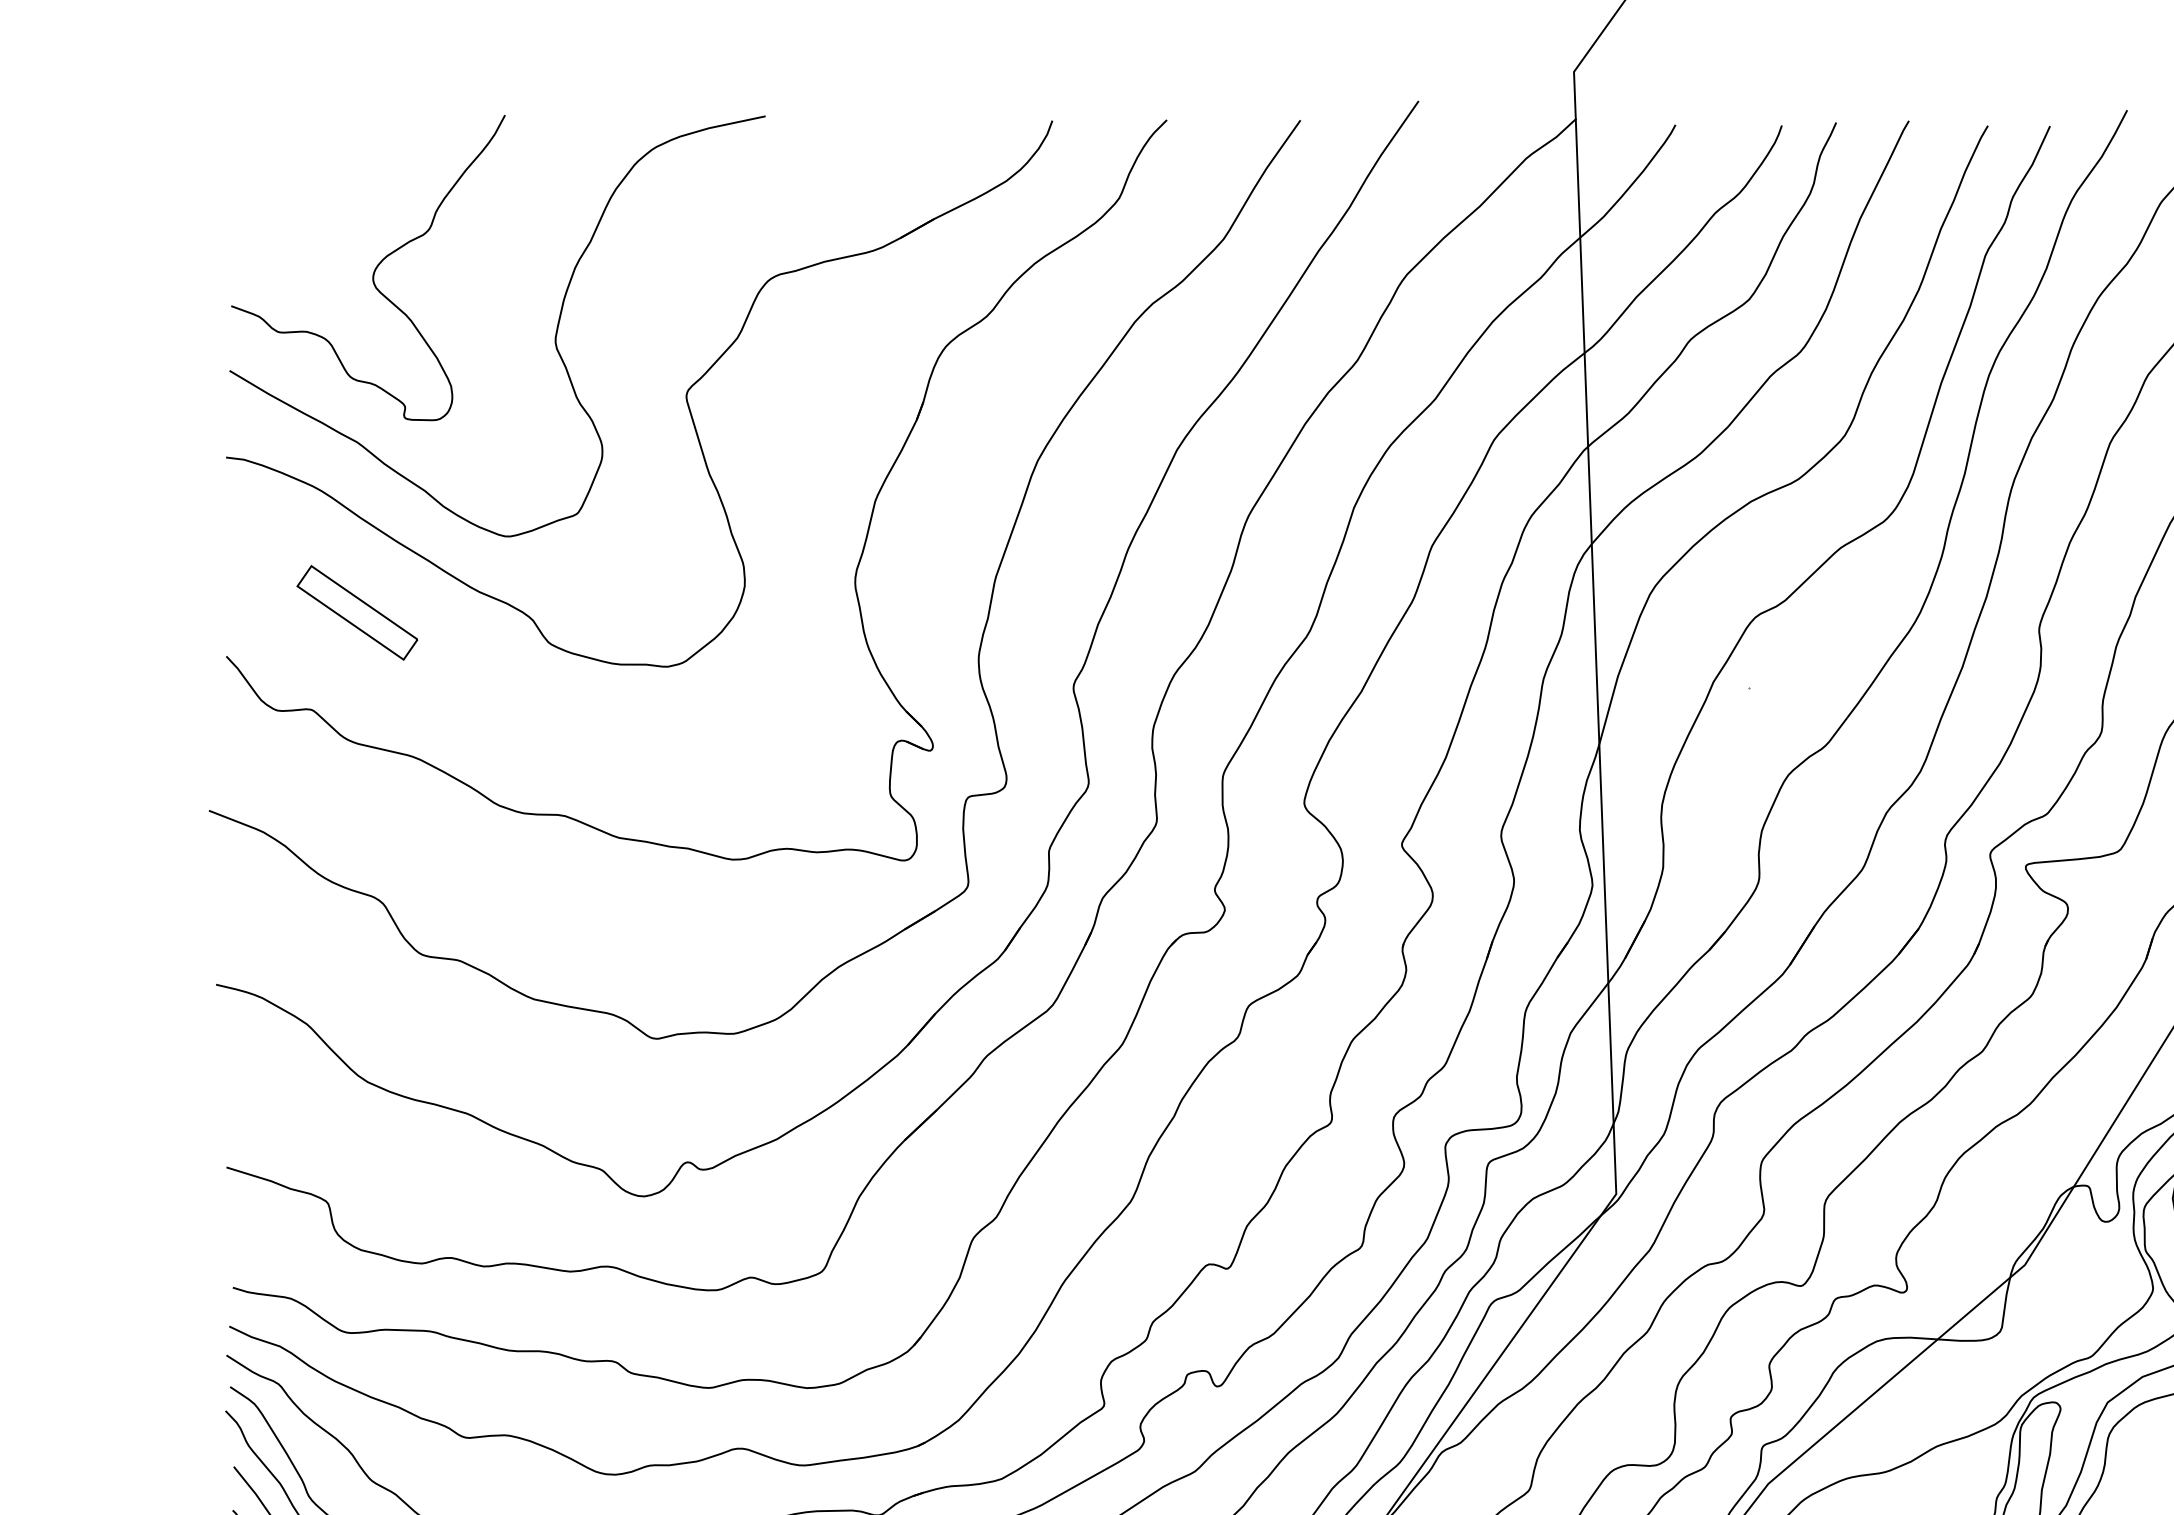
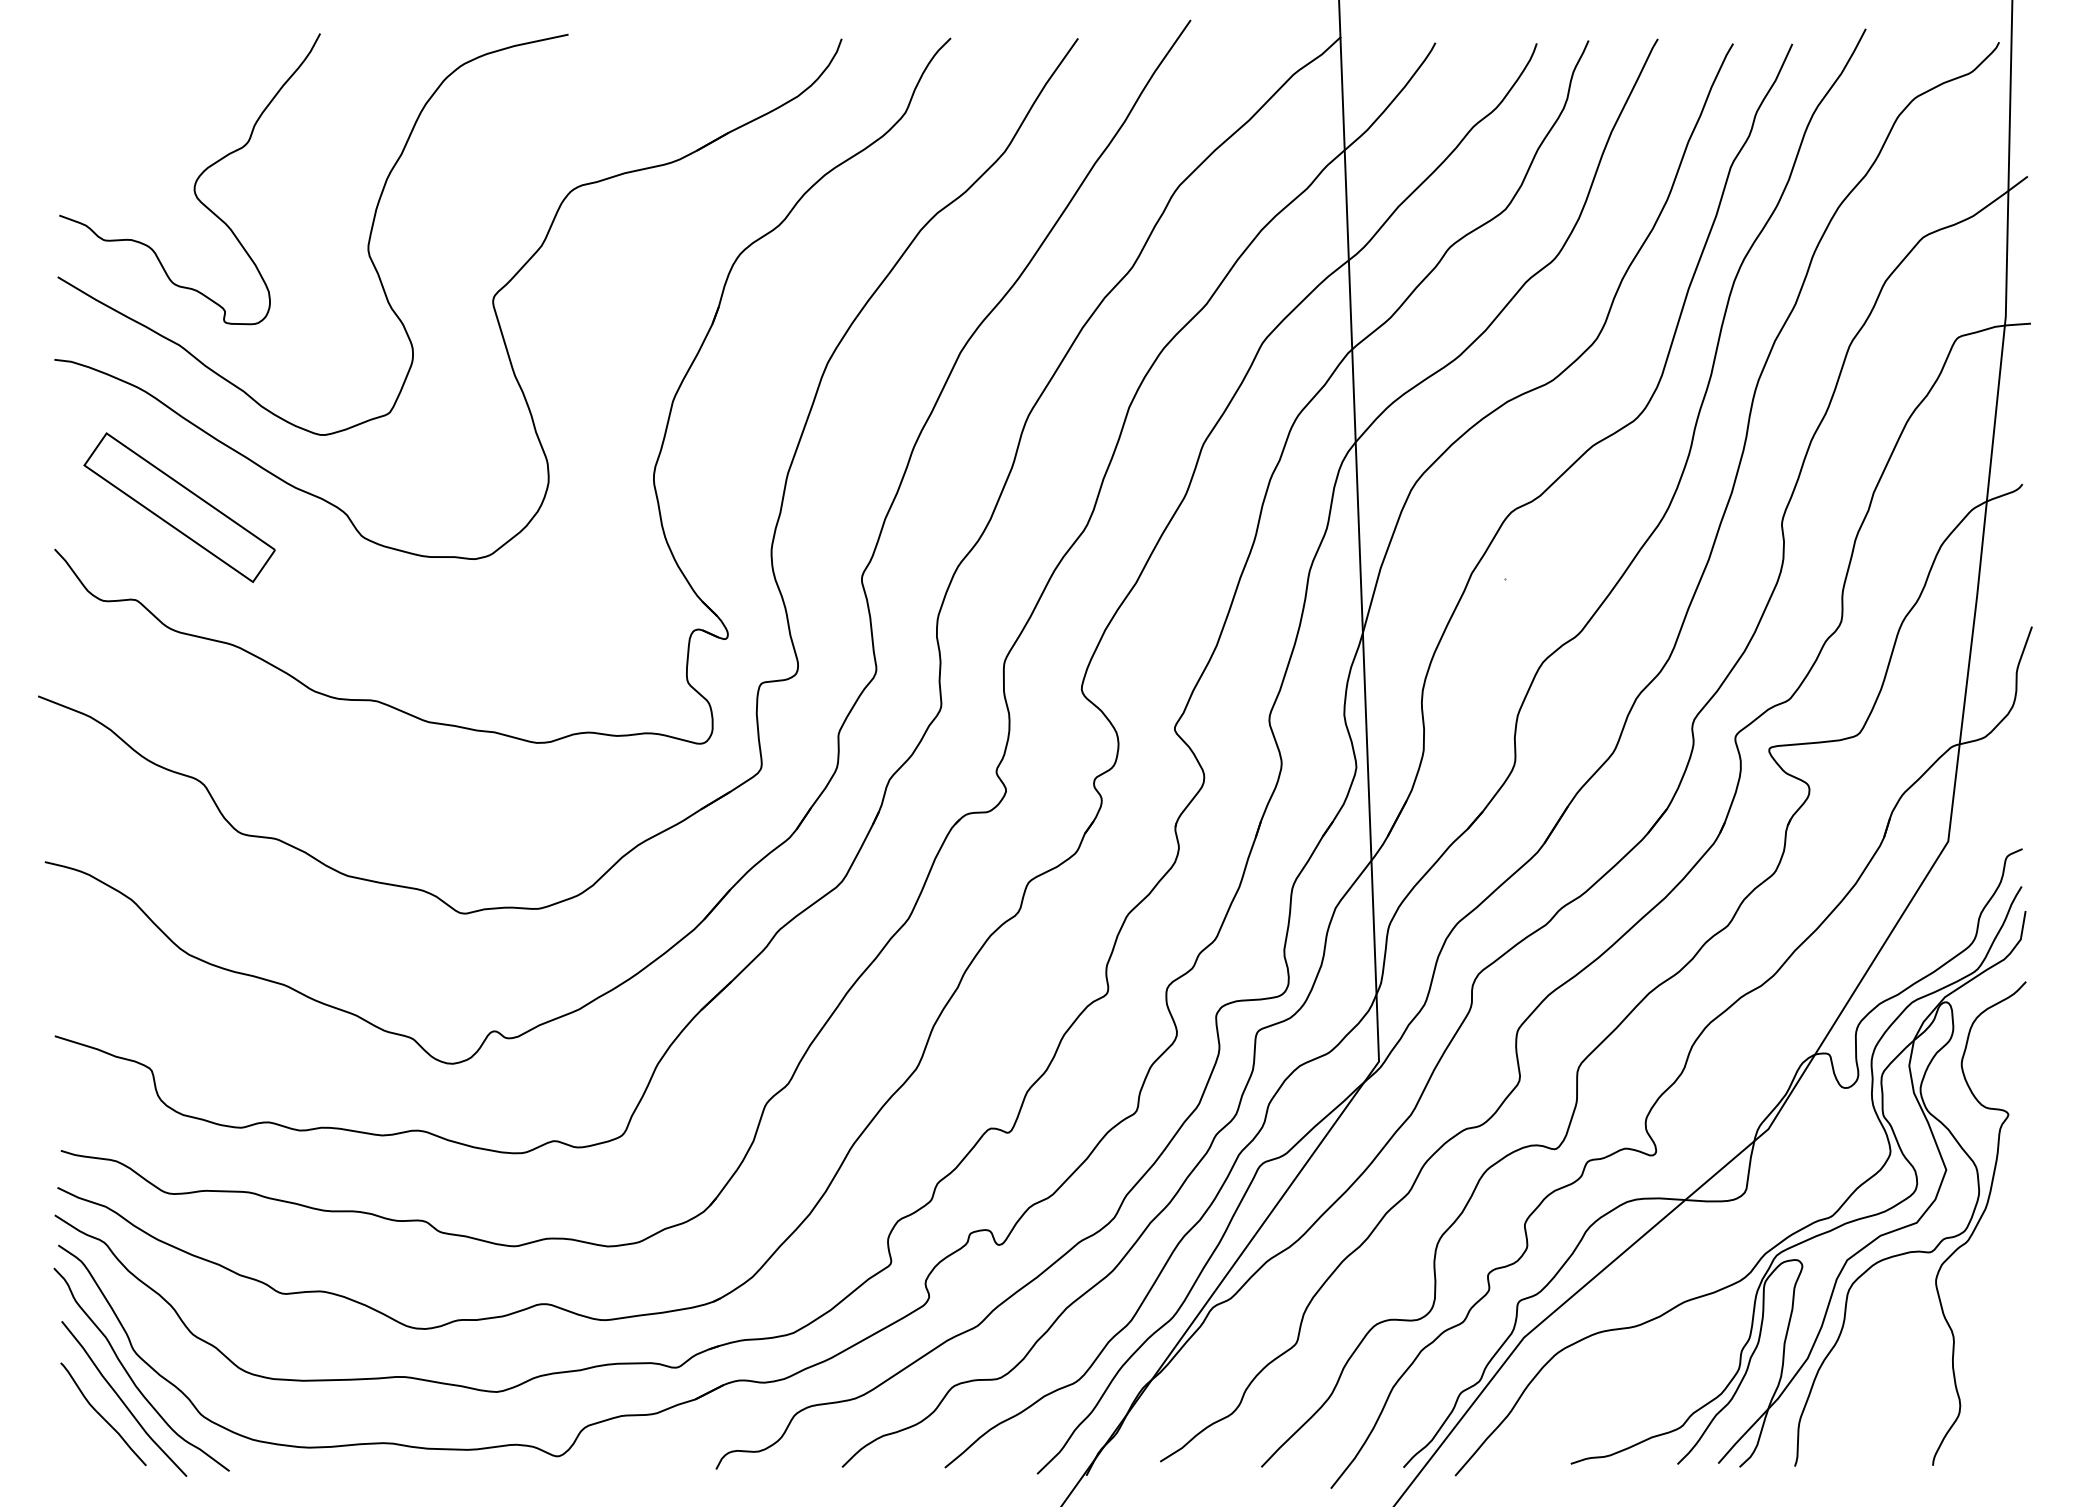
part: (357, 612) -> (179, 507), size x1.67

